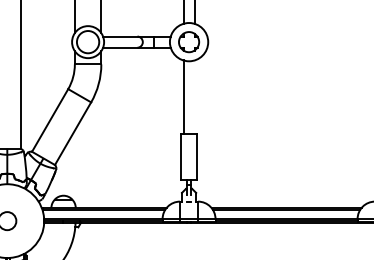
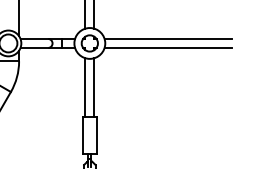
line: (286, 36) -> (168, 38), added
line: (286, 47) -> (168, 47), added
line: (194, 96) -> (94, 87), added

